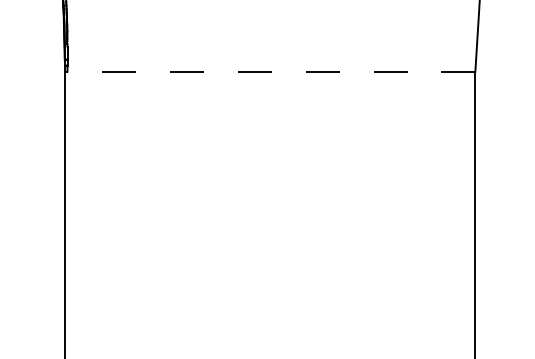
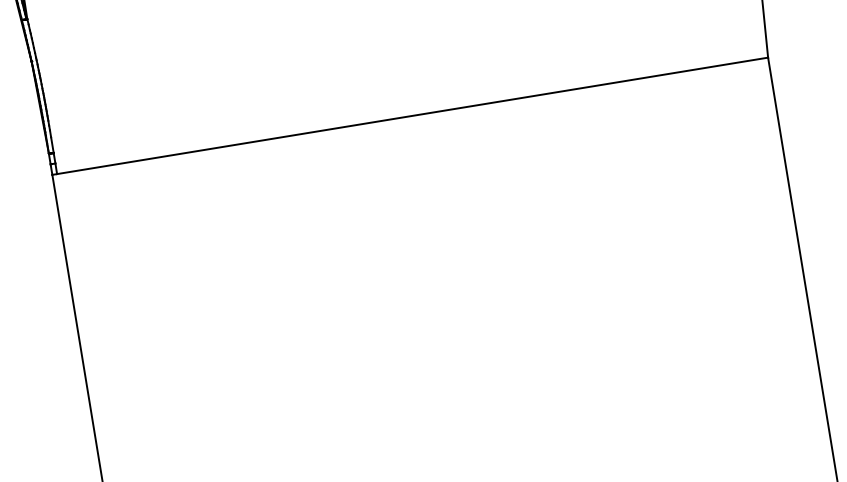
line: (271, 71) -> (412, 115), dashed -> solid

